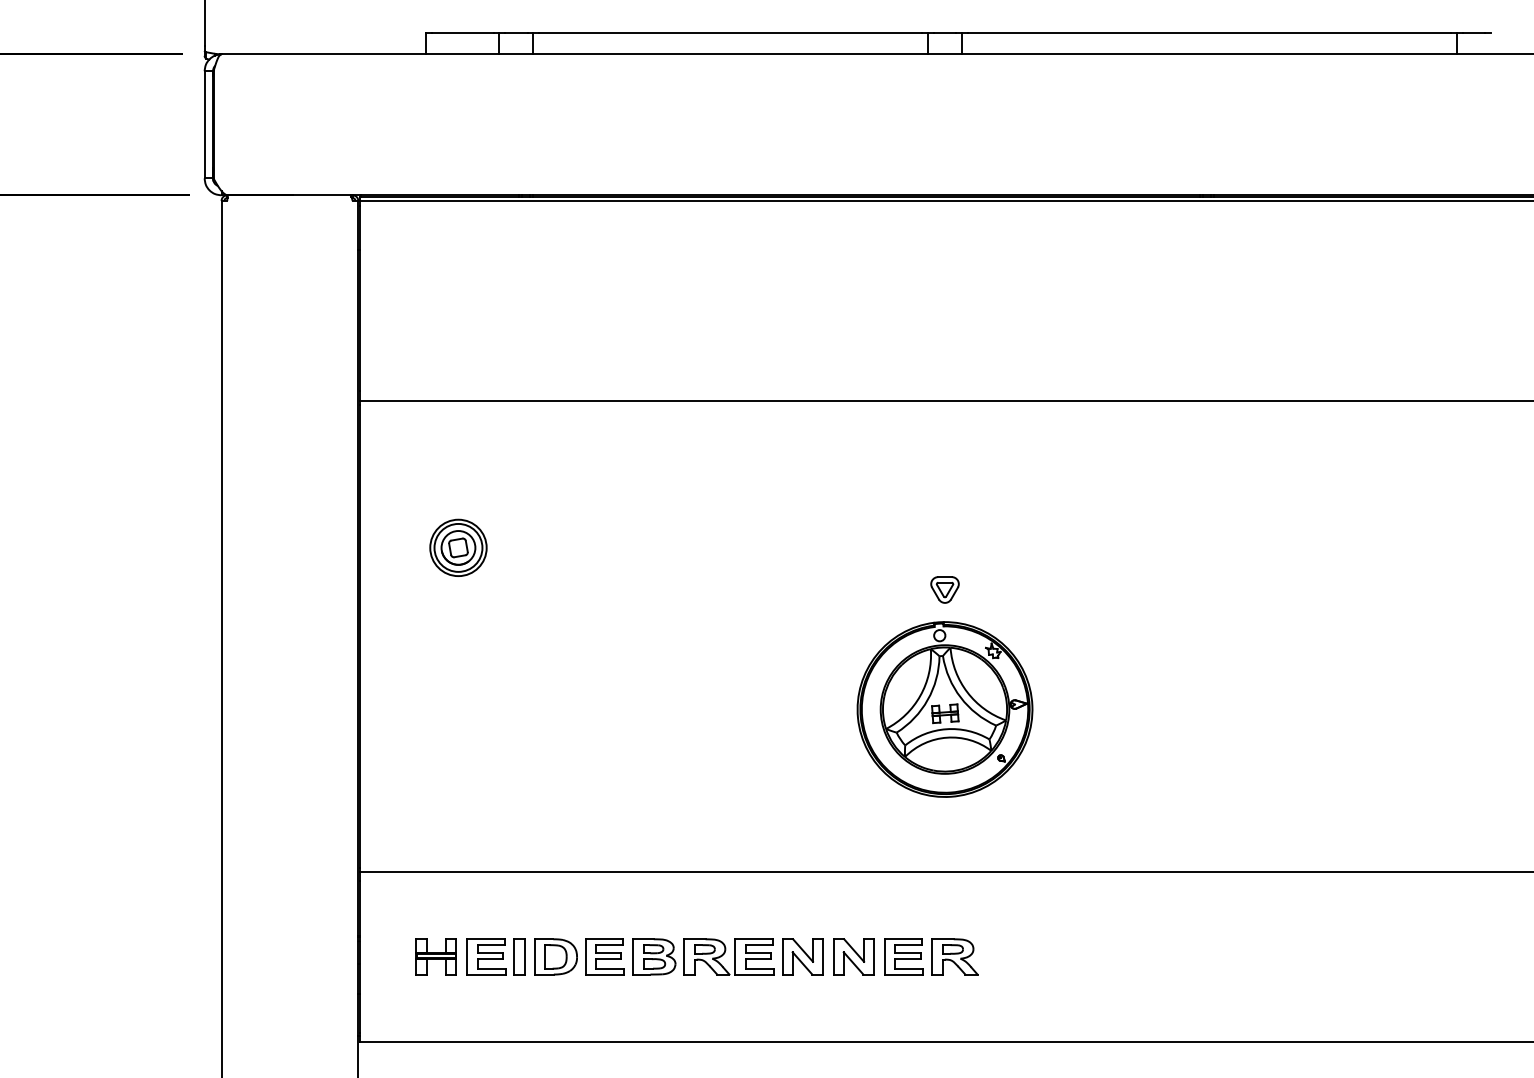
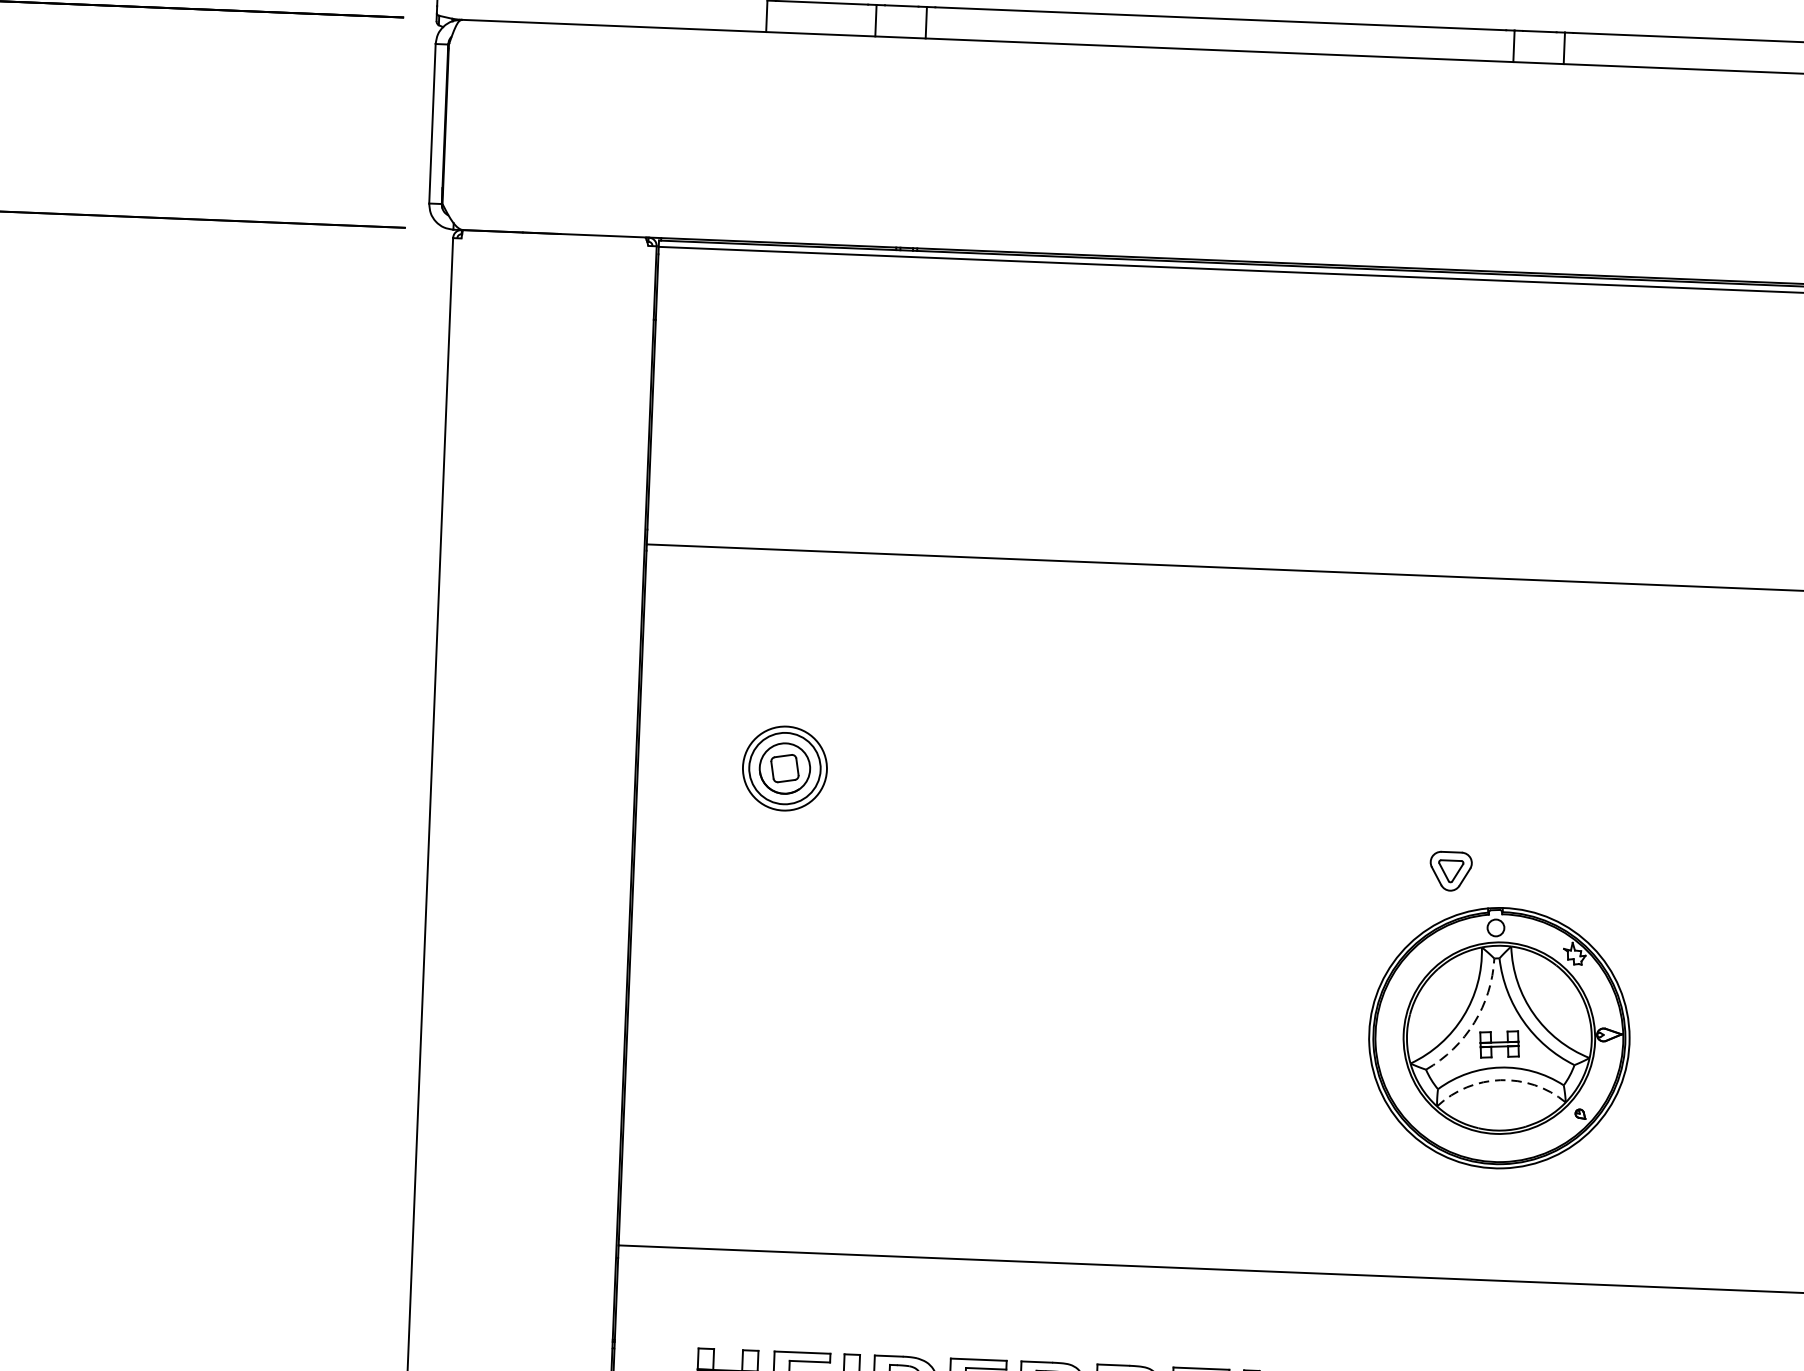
part: (944, 589) -> (1450, 870), moved
arc: (927, 699) -> (1473, 1022), solid -> dashed
arc: (947, 737) -> (1501, 1079), solid -> dashed

